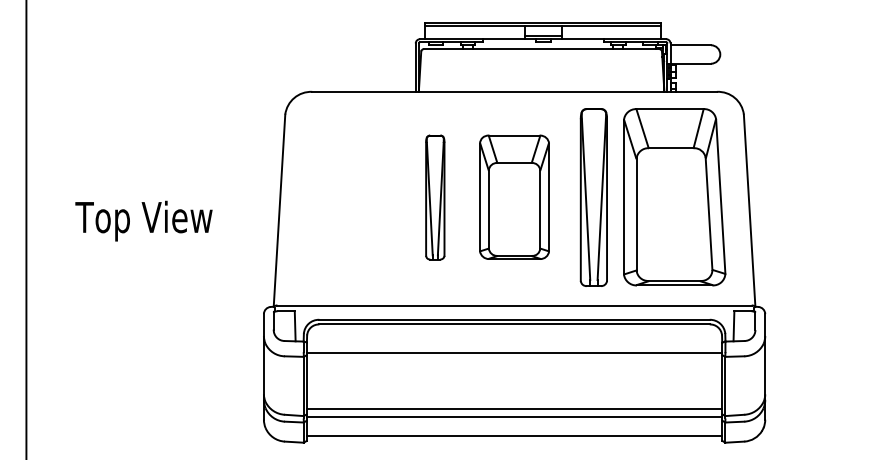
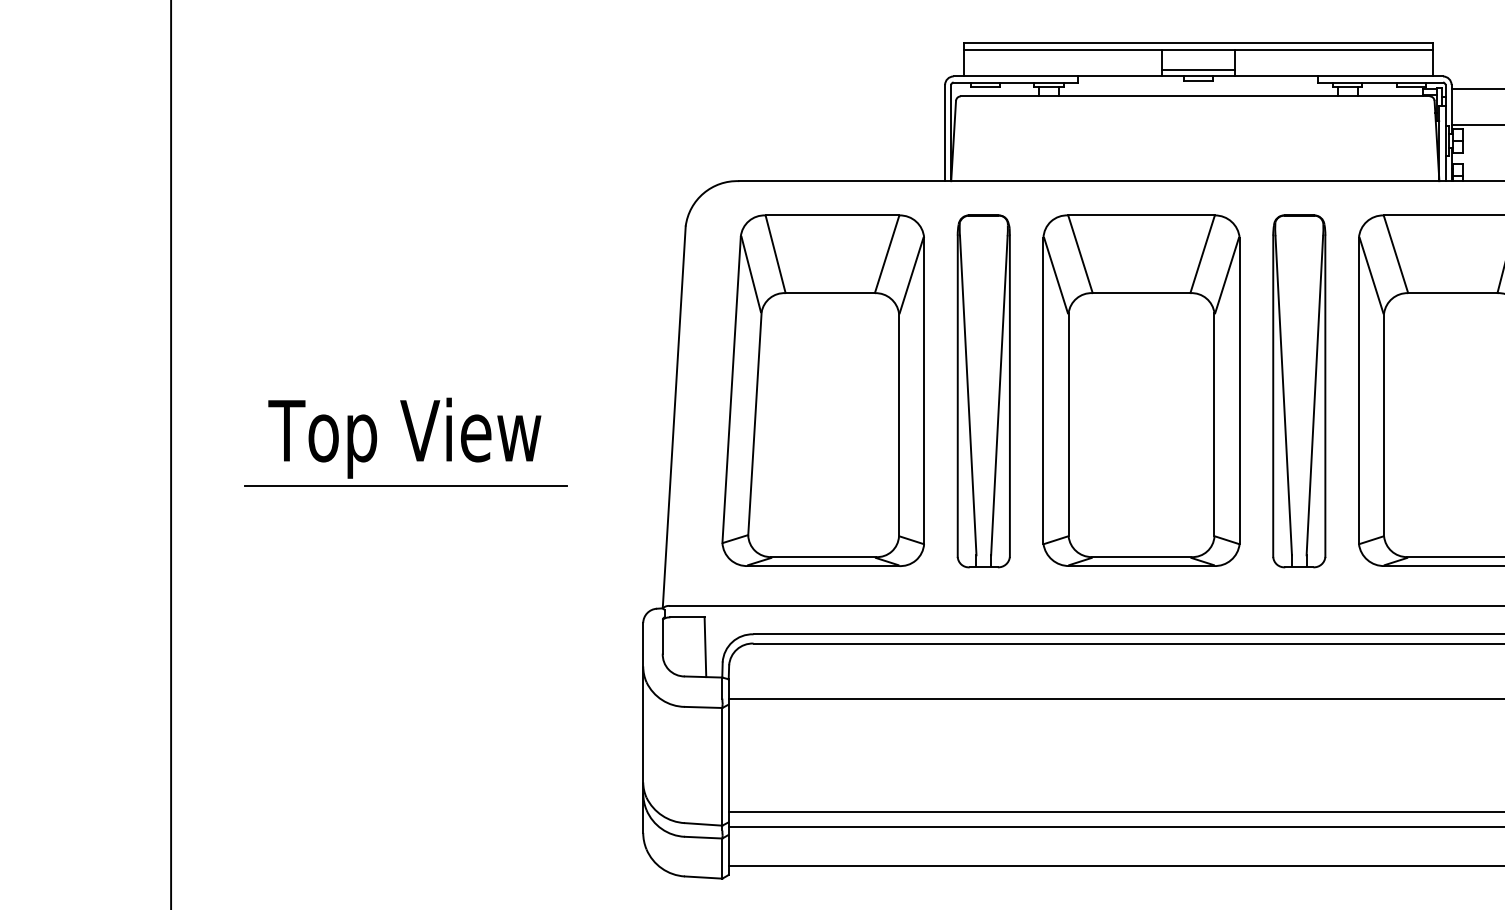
part: (353, 197) -> (821, 391), added
part: (435, 197) -> (984, 391), size x1.43
part: (514, 197) -> (1141, 391), size x1.43
line: (144, 245) -> (405, 486), added

